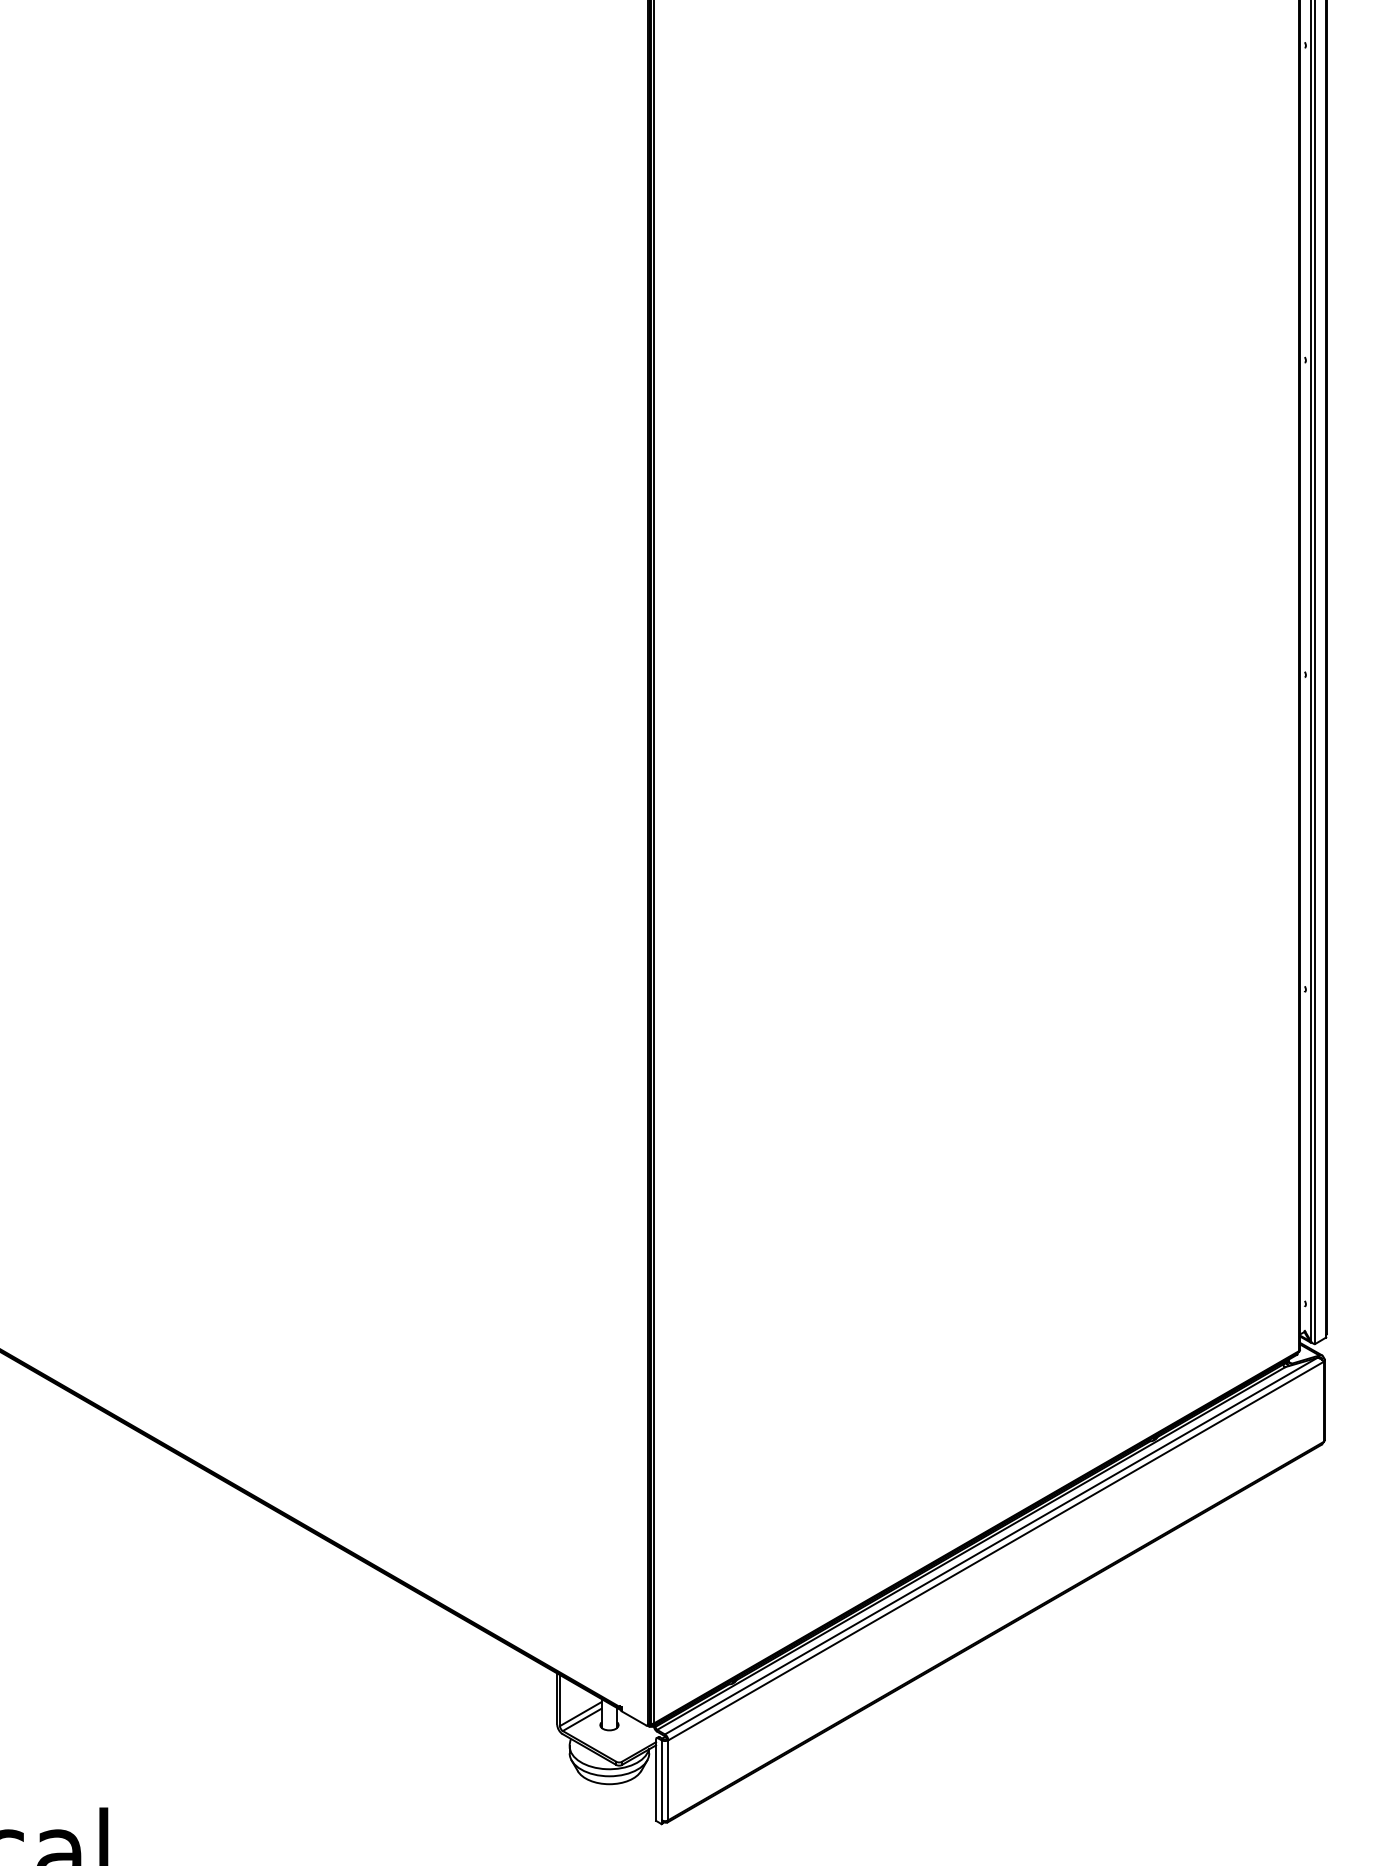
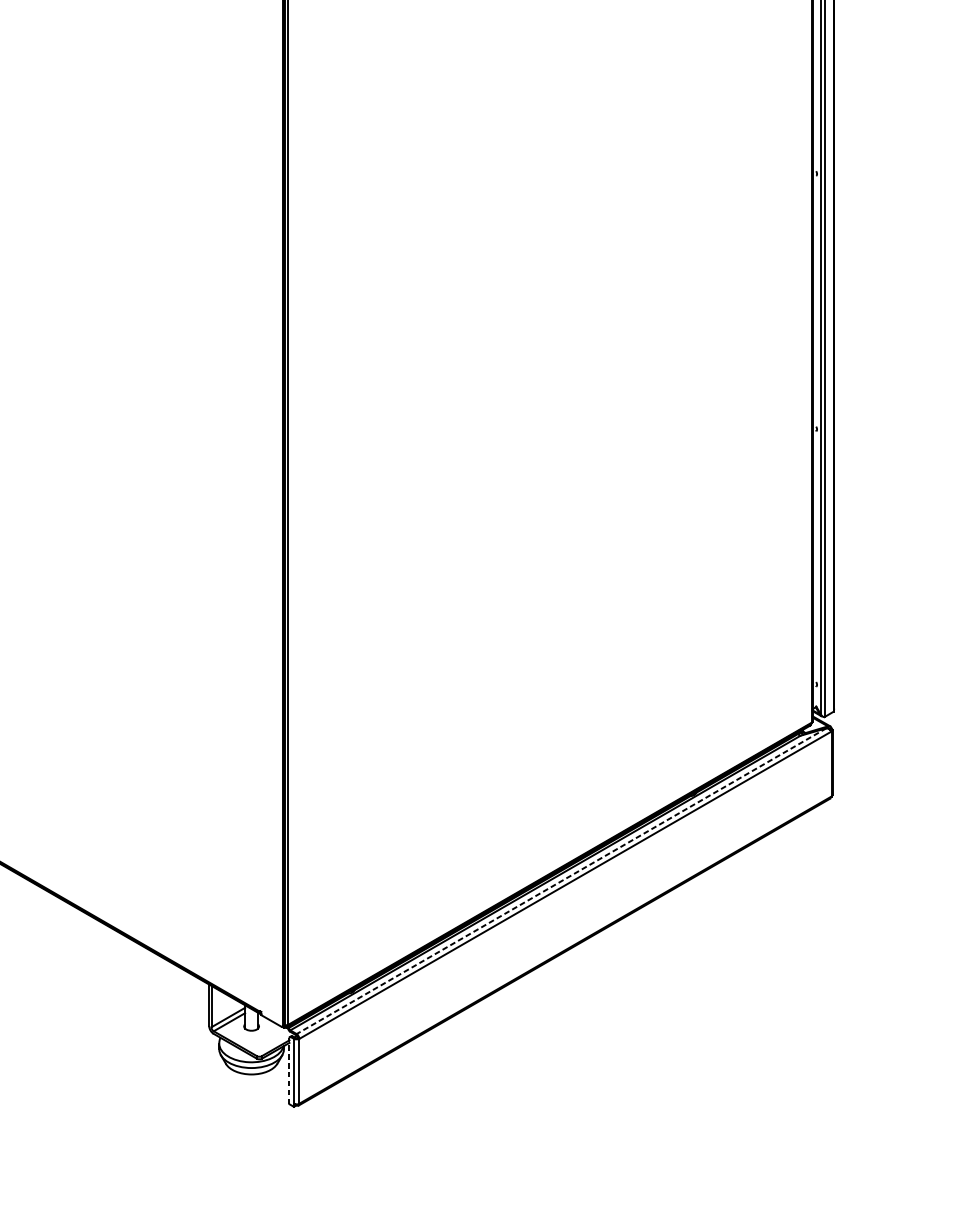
line: (991, 1546) -> (561, 881), solid -> dashed
line: (656, 1780) -> (289, 1071), solid -> dashed

